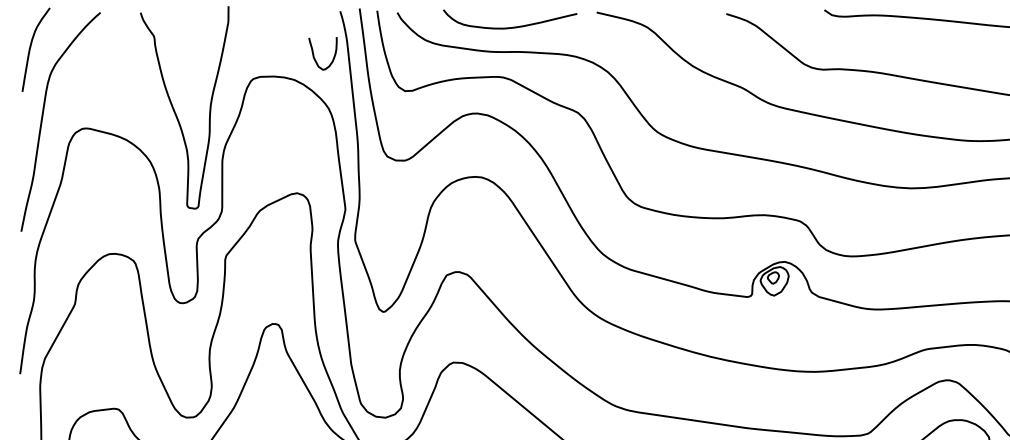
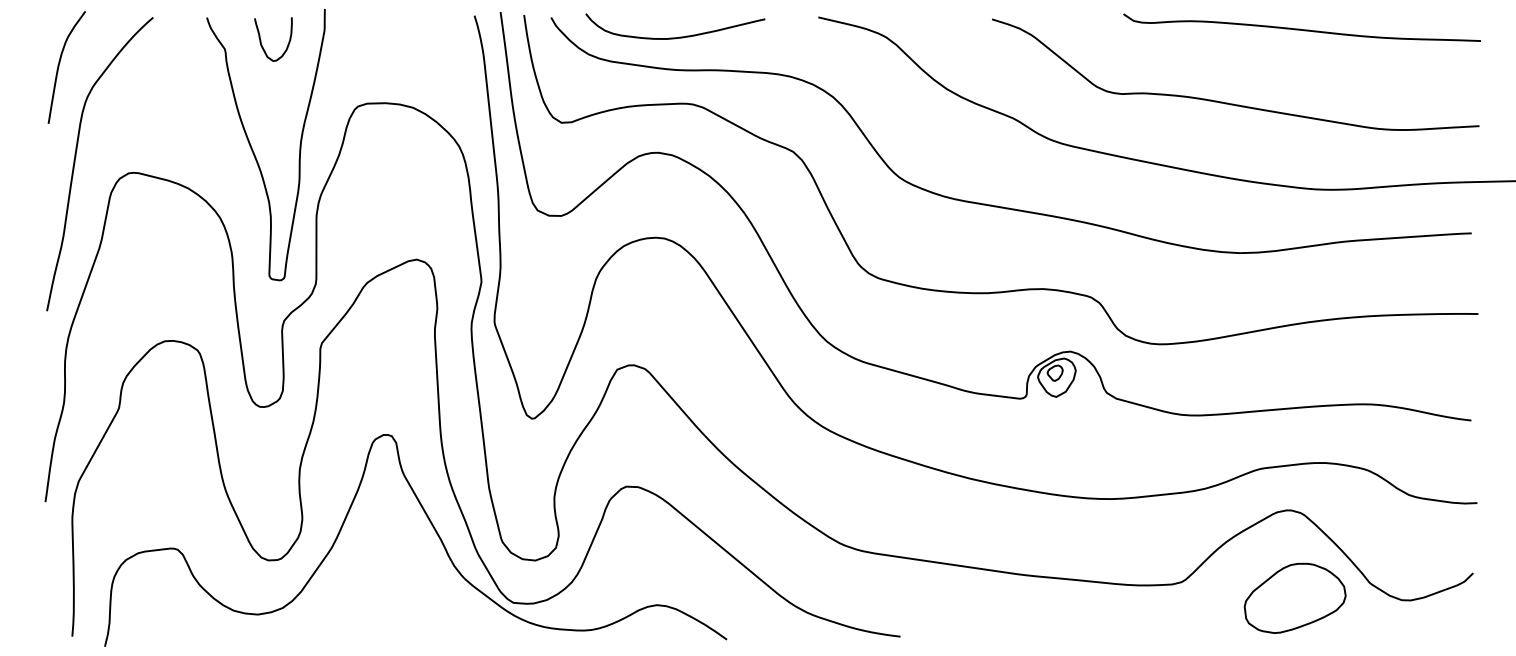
curve: (513, 26) -> (679, 36), moved
curve: (314, 54) -> (261, 40), moved

